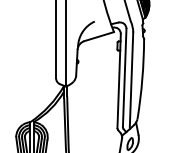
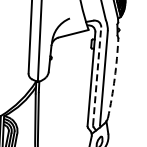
line: (124, 78) -> (96, 76), solid -> dashed
arc: (142, 79) -> (114, 78), solid -> dashed

